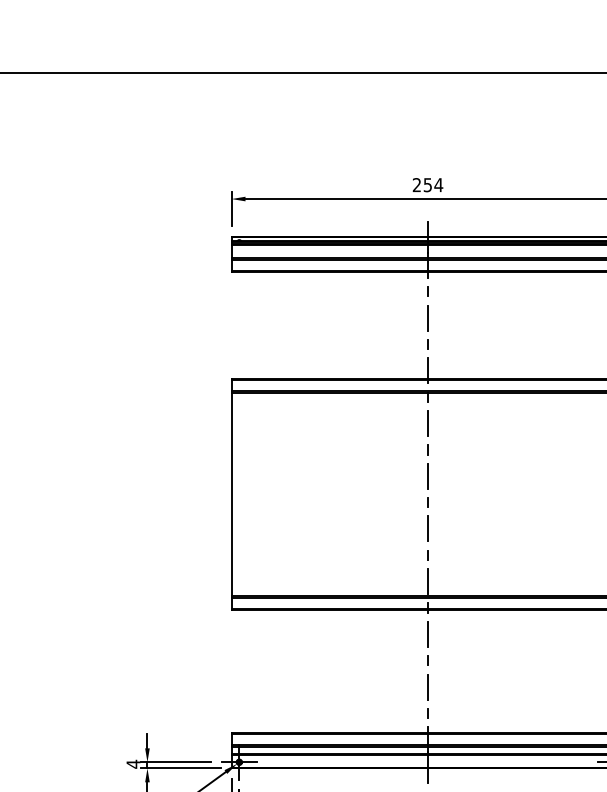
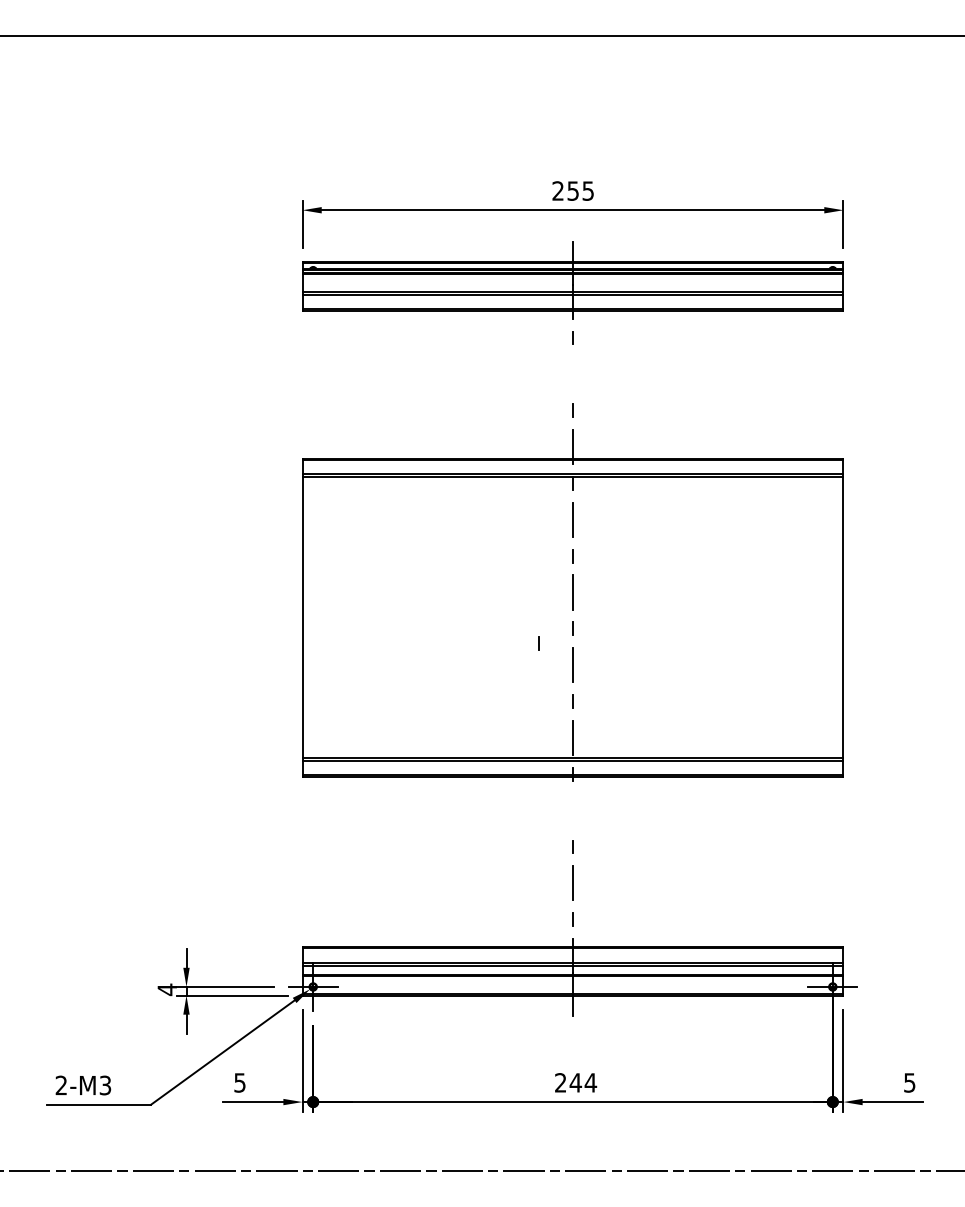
text: (438, 184) -> (588, 190), 254 -> 255
line: (428, 318) -> (573, 374), removed
line: (402, 513) -> (538, 643), added
line: (428, 634) -> (573, 810), removed

